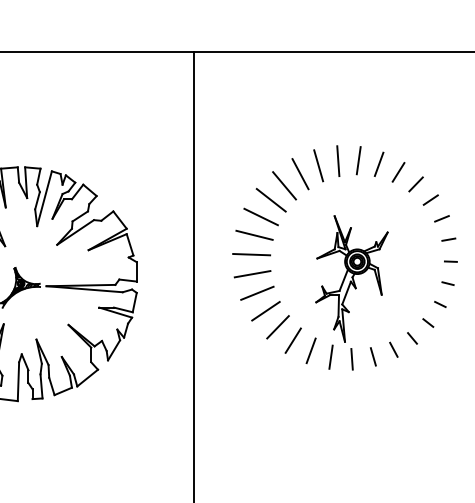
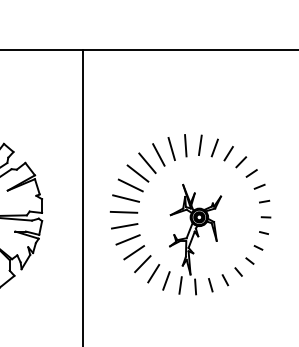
part: (344, 257) -> (190, 214), moved

